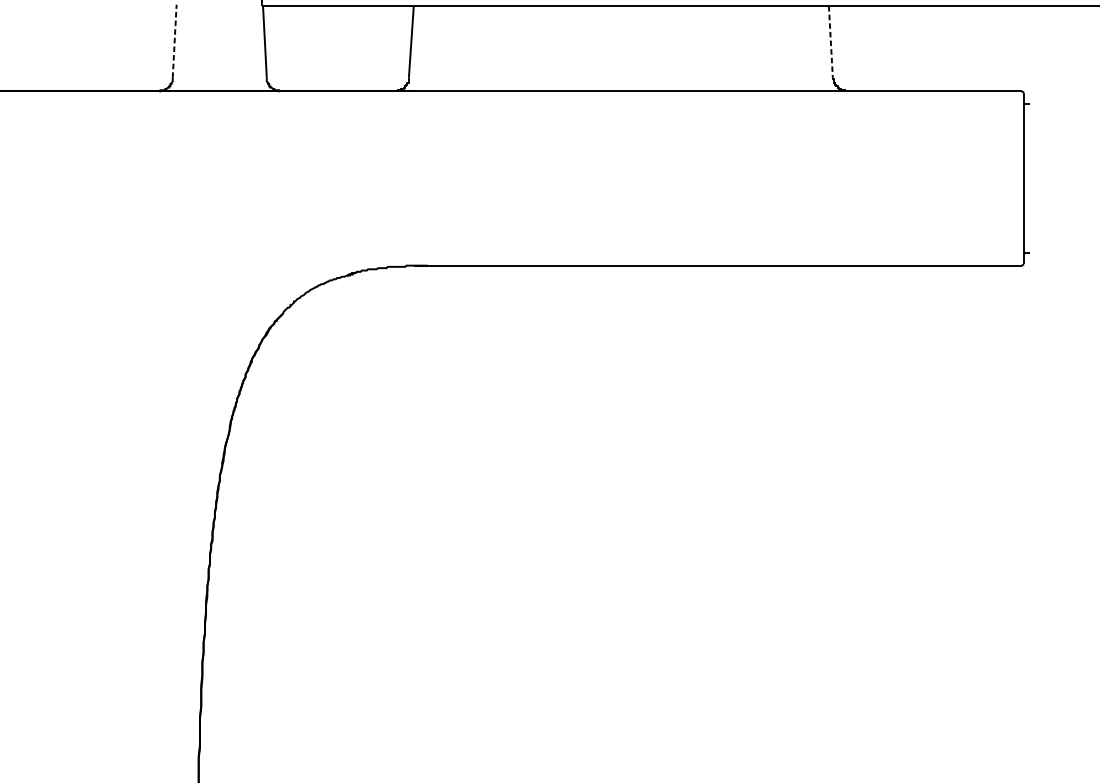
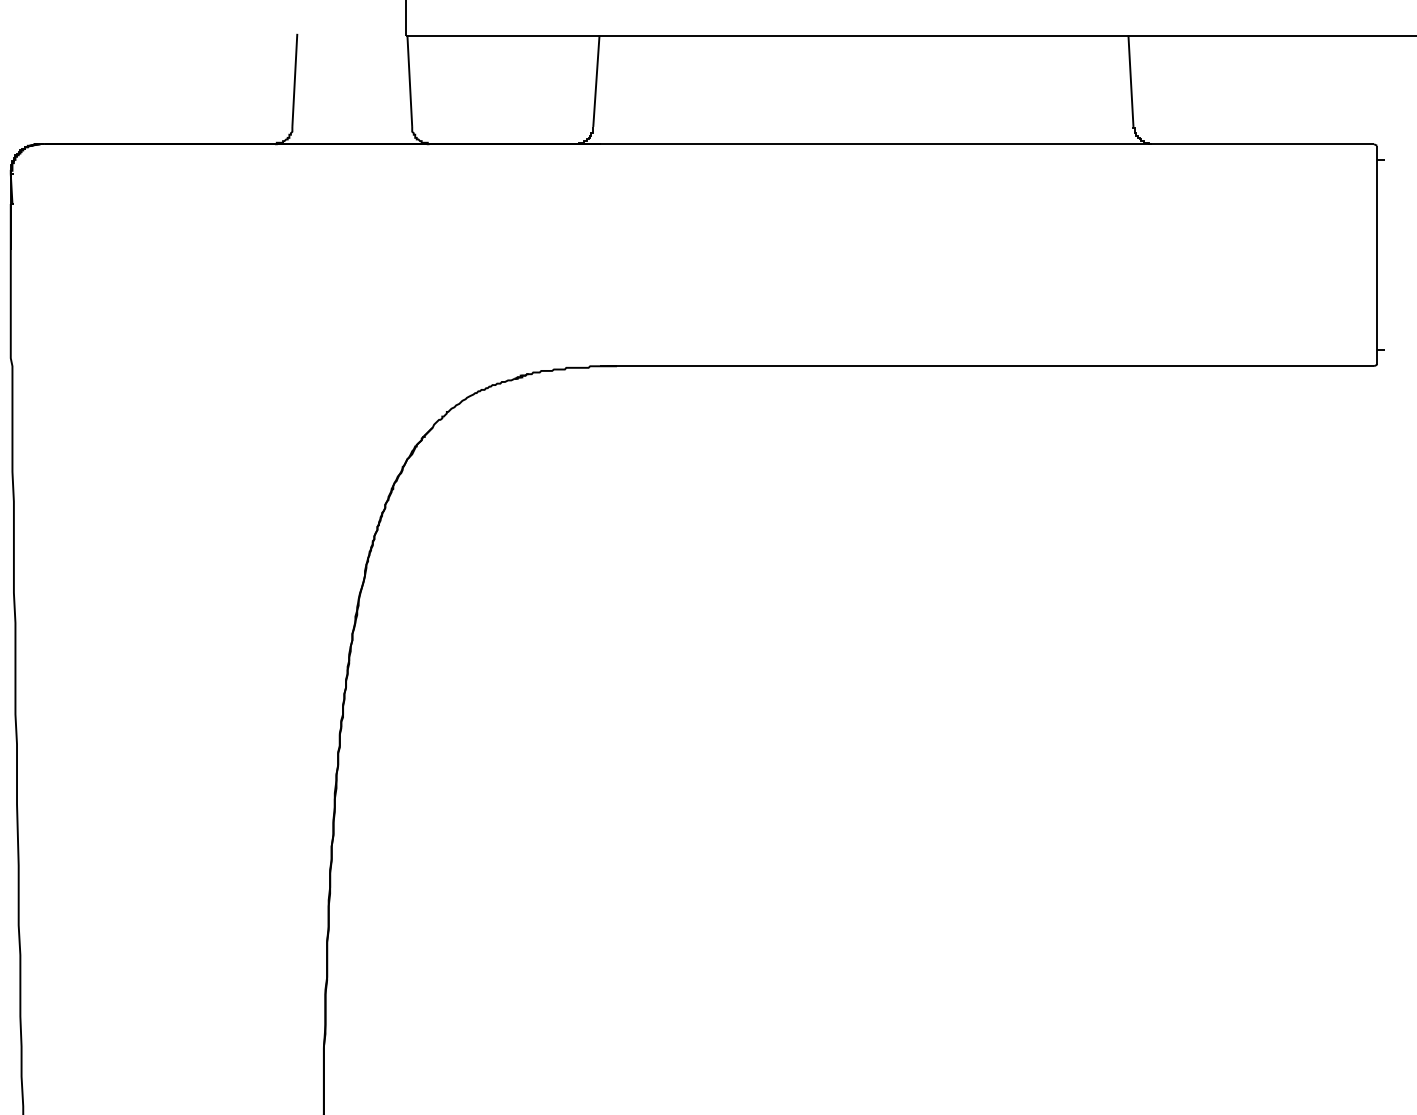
line: (174, 41) -> (294, 80), dashed -> solid
line: (830, 42) -> (1130, 81), dashed -> solid

